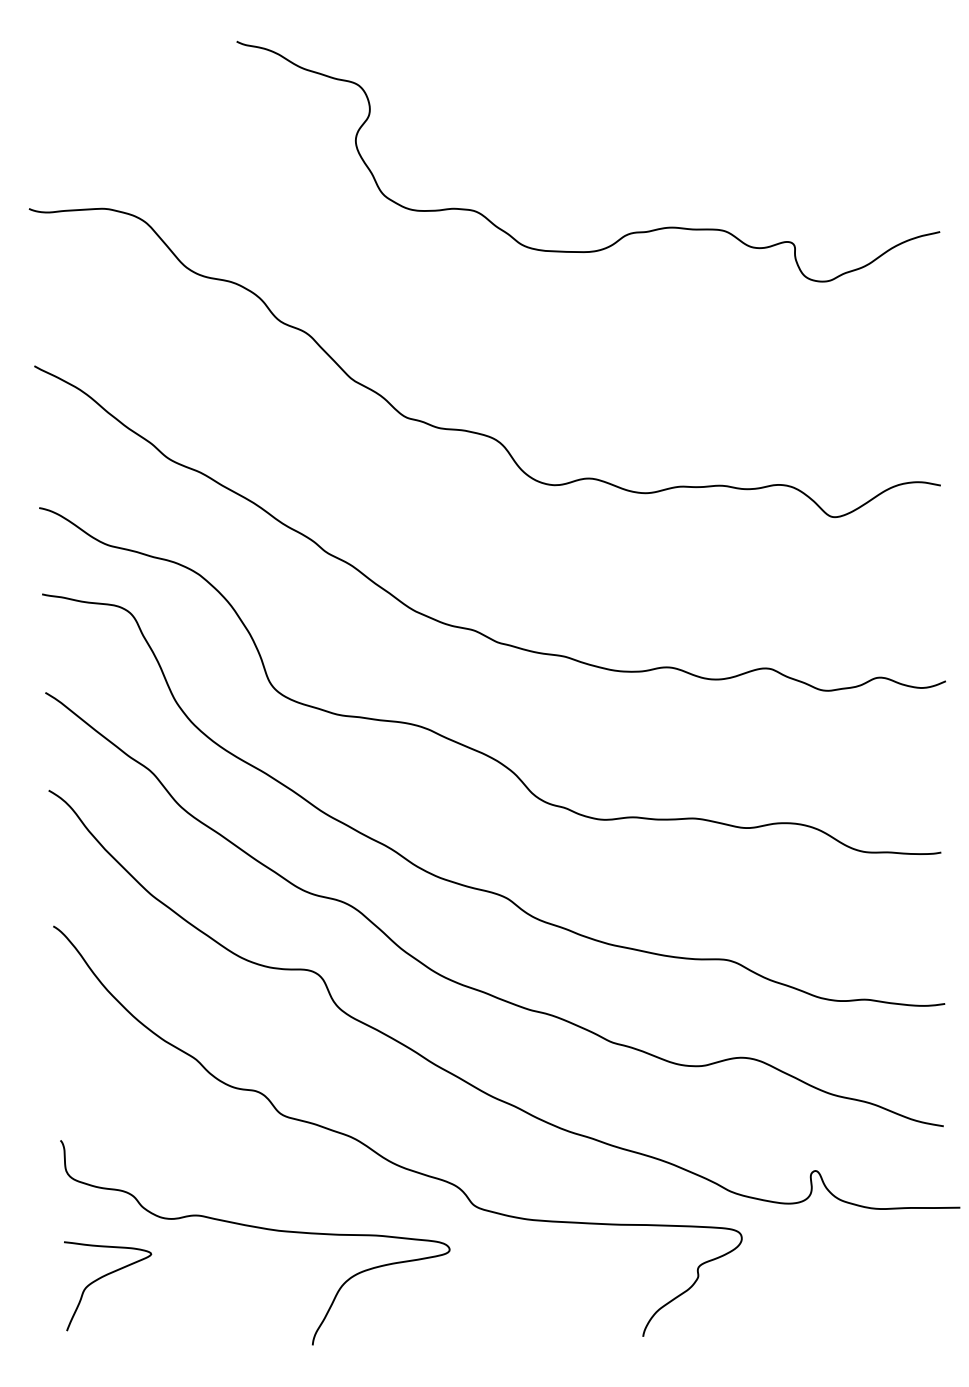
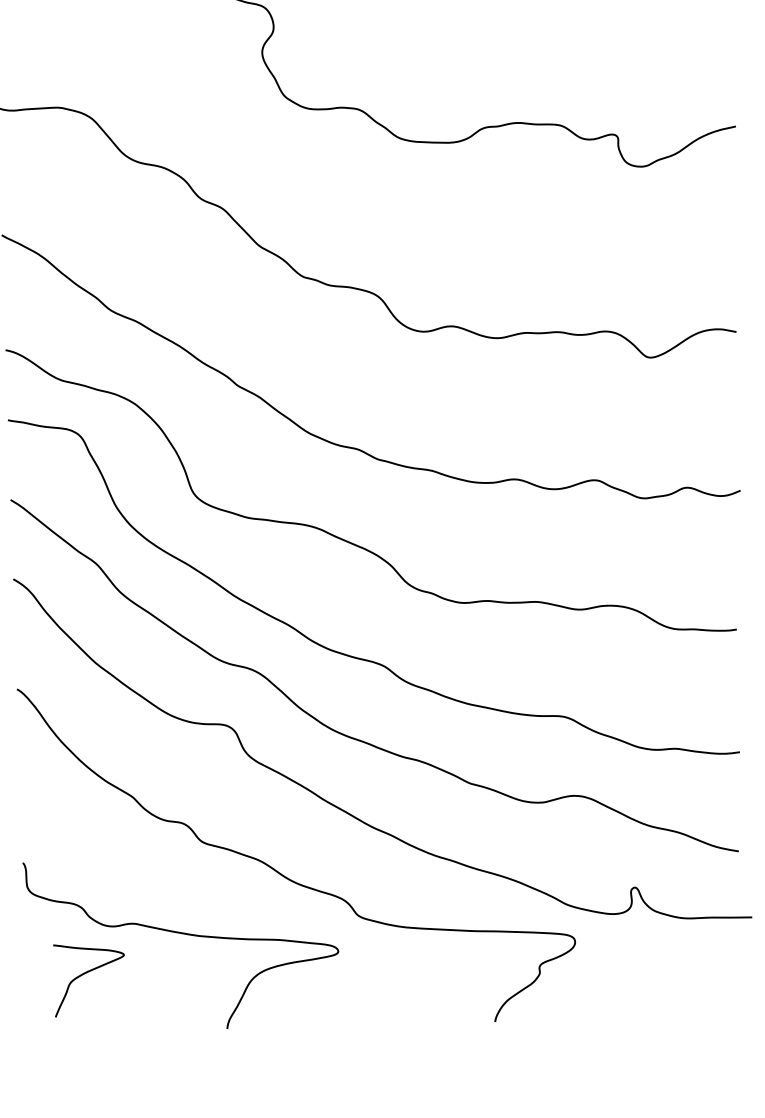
curve: (103, 1277) -> (85, 973), moved

